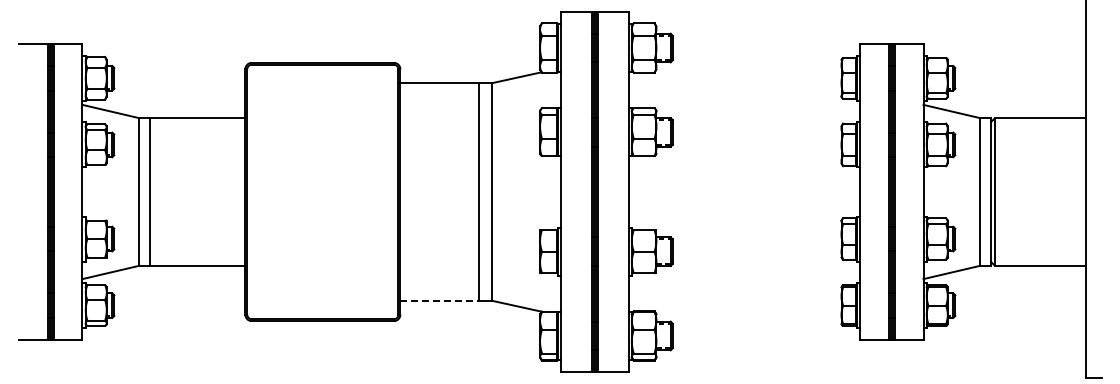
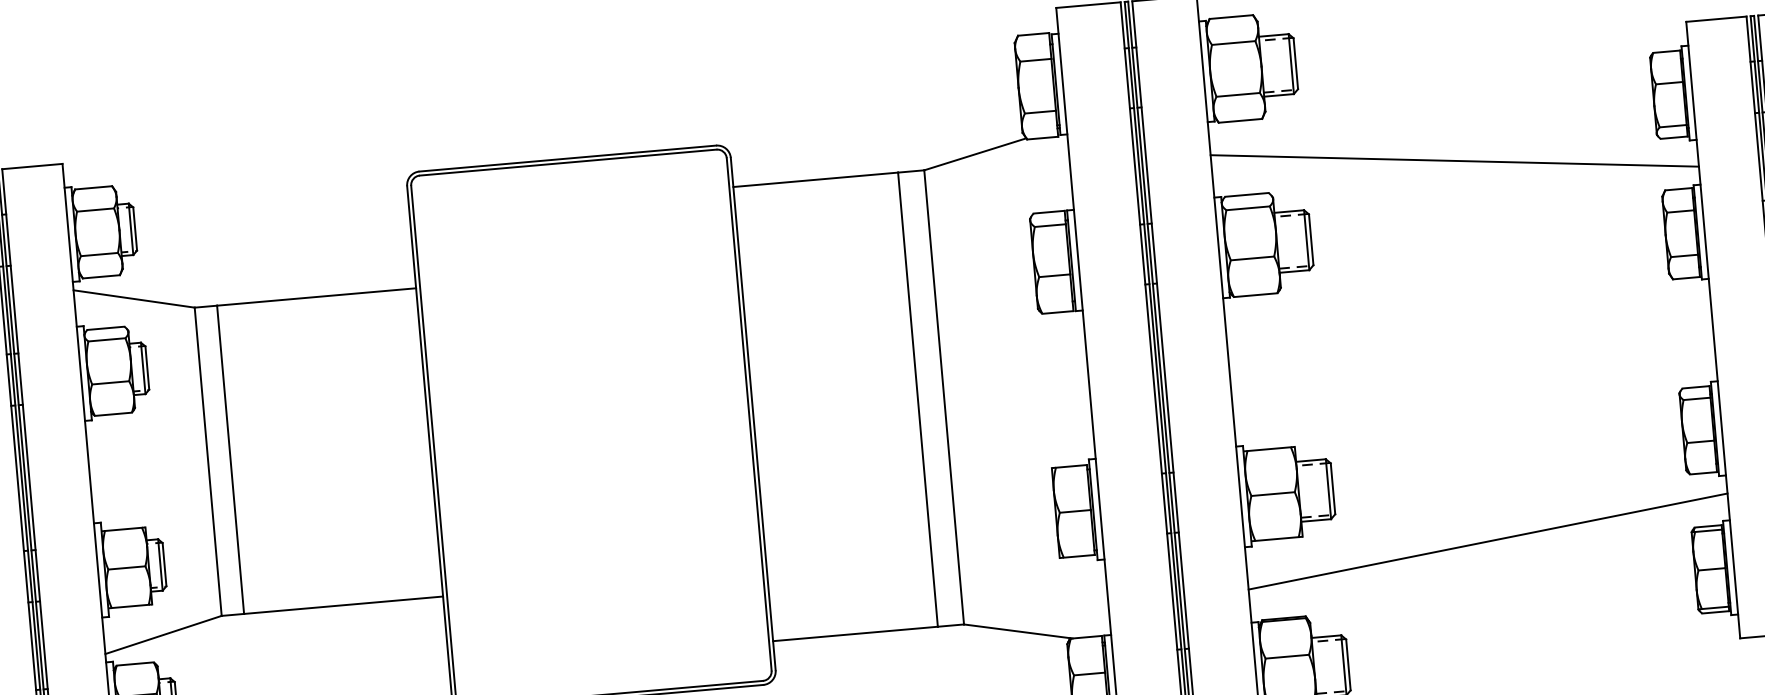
line: (744, 100) -> (1455, 160), added
line: (744, 282) -> (1488, 540), added
line: (440, 300) -> (856, 633), dashed -> solid

